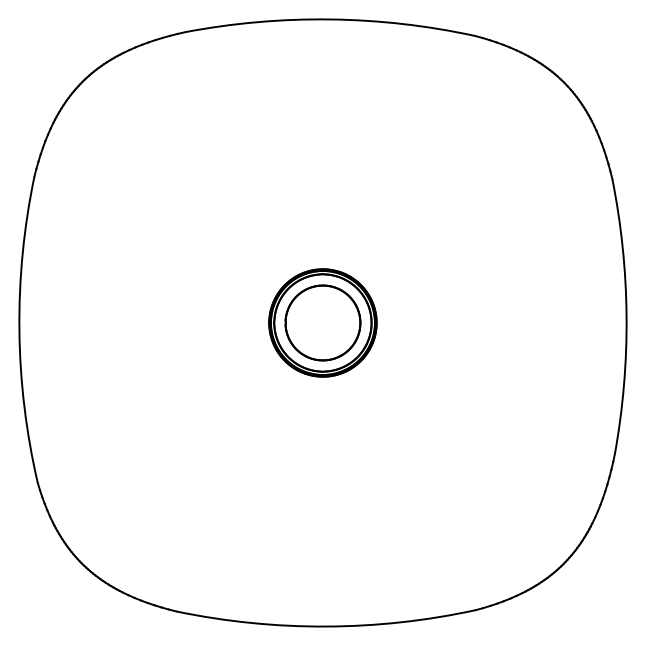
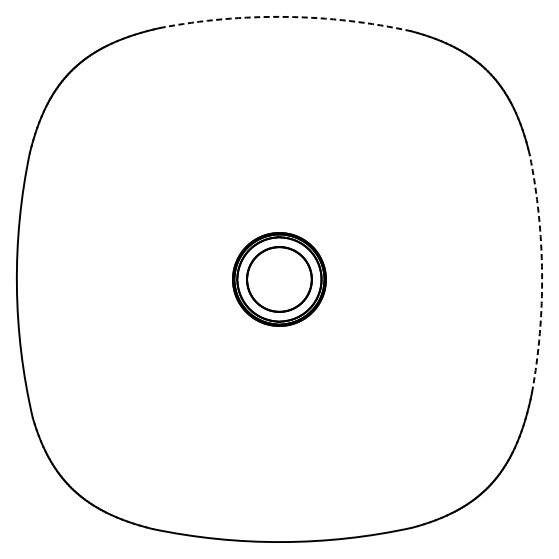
arc: (330, 19) -> (285, 16), solid -> dashed
arc: (626, 316) -> (542, 273), solid -> dashed

